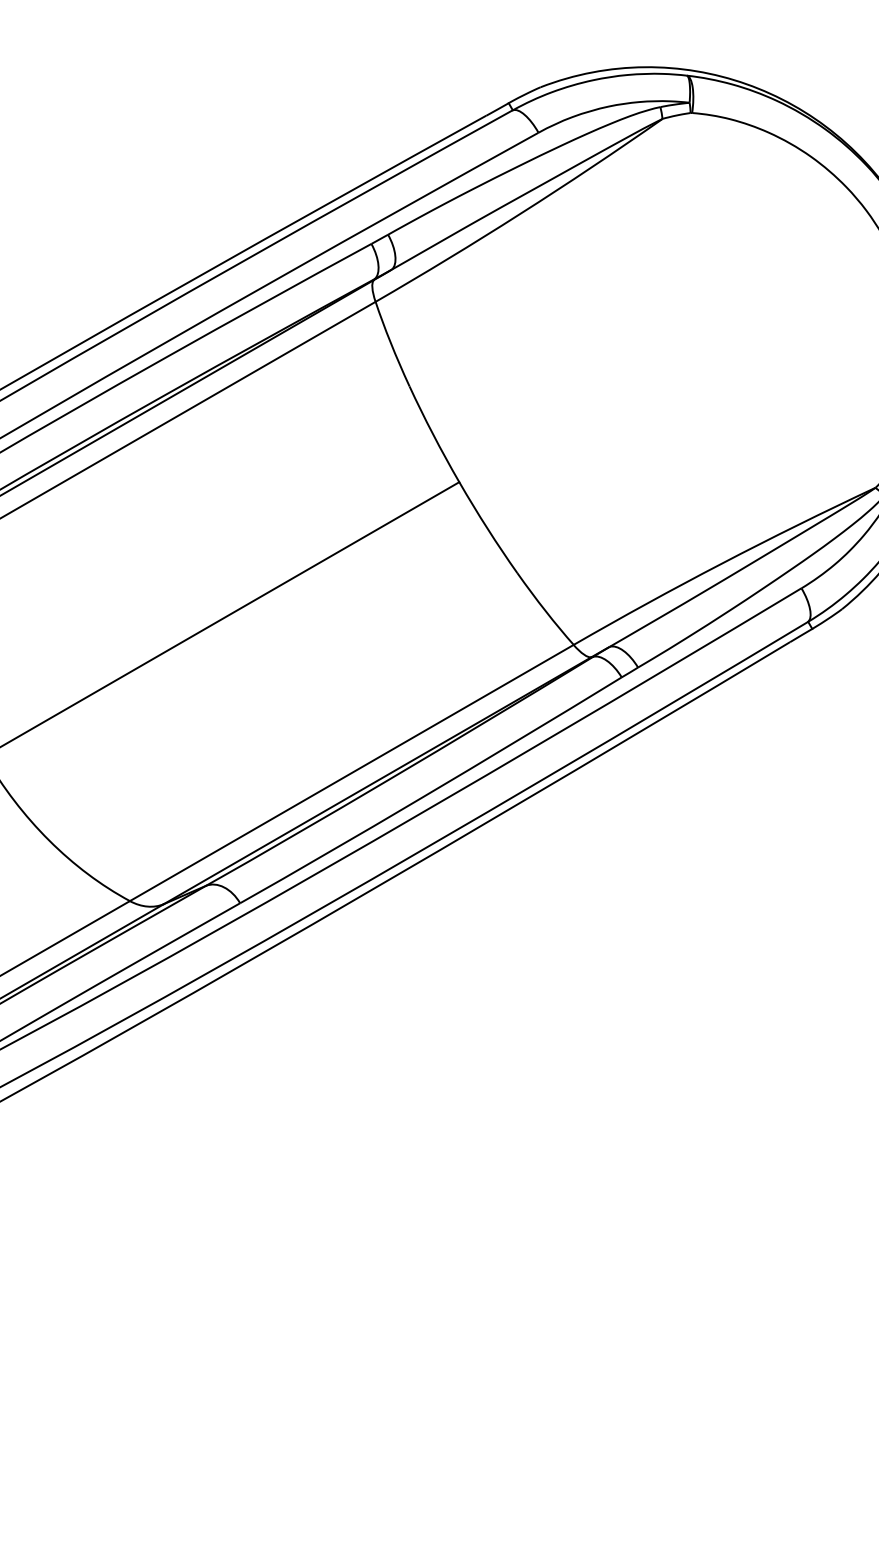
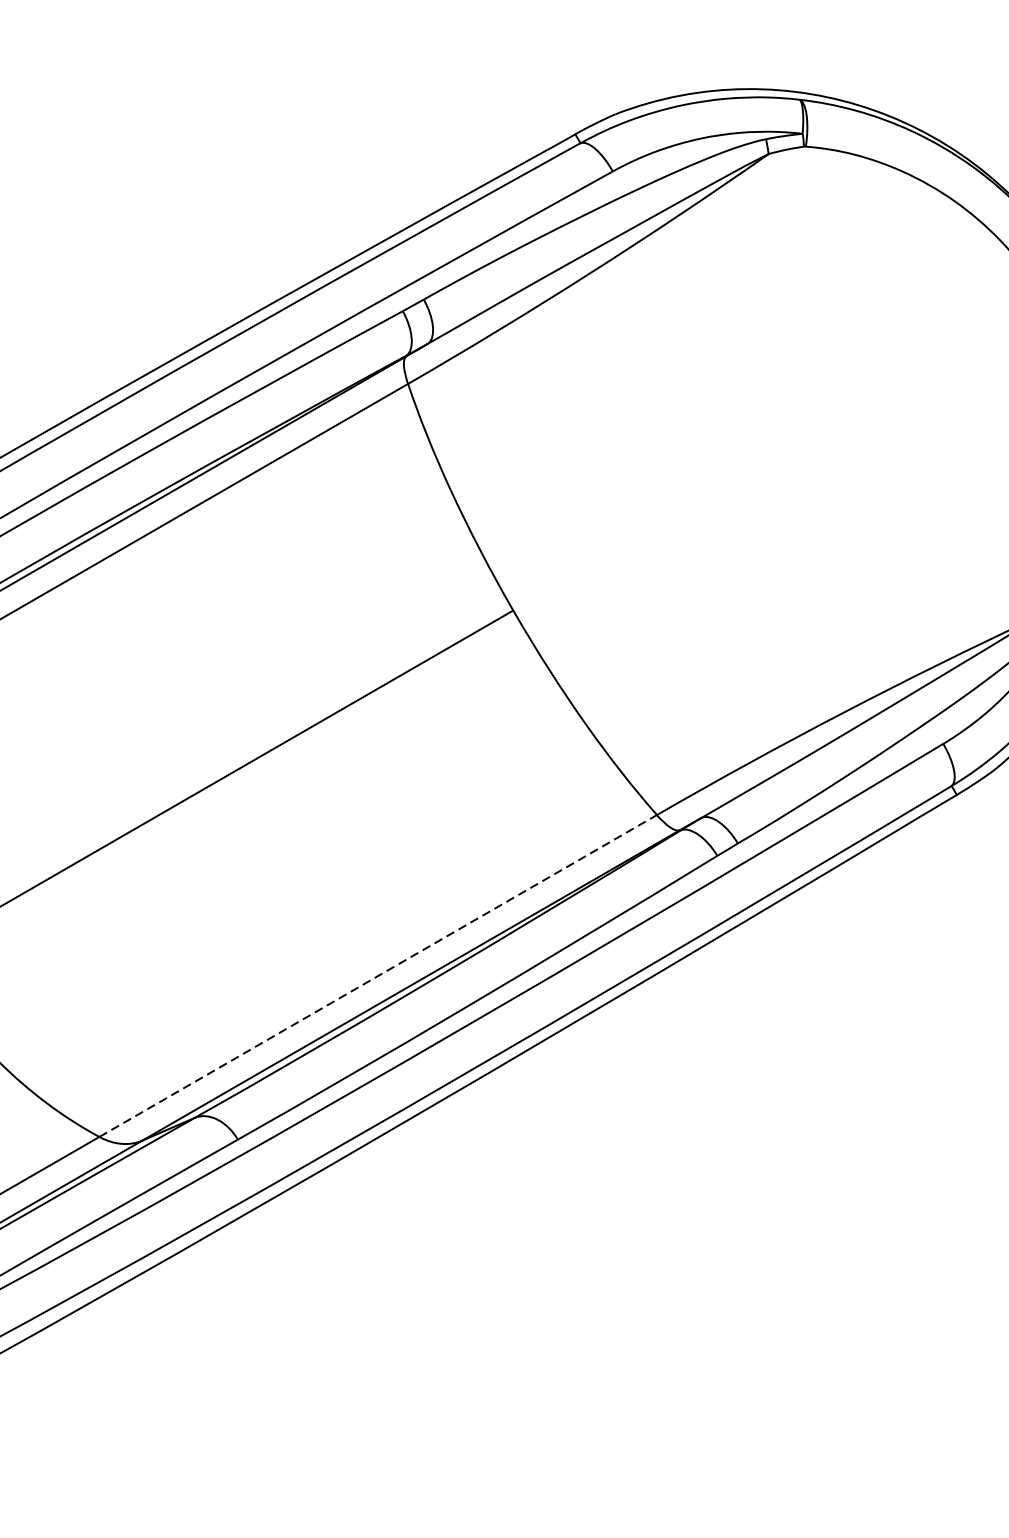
line: (352, 772) -> (379, 975), solid -> dashed

